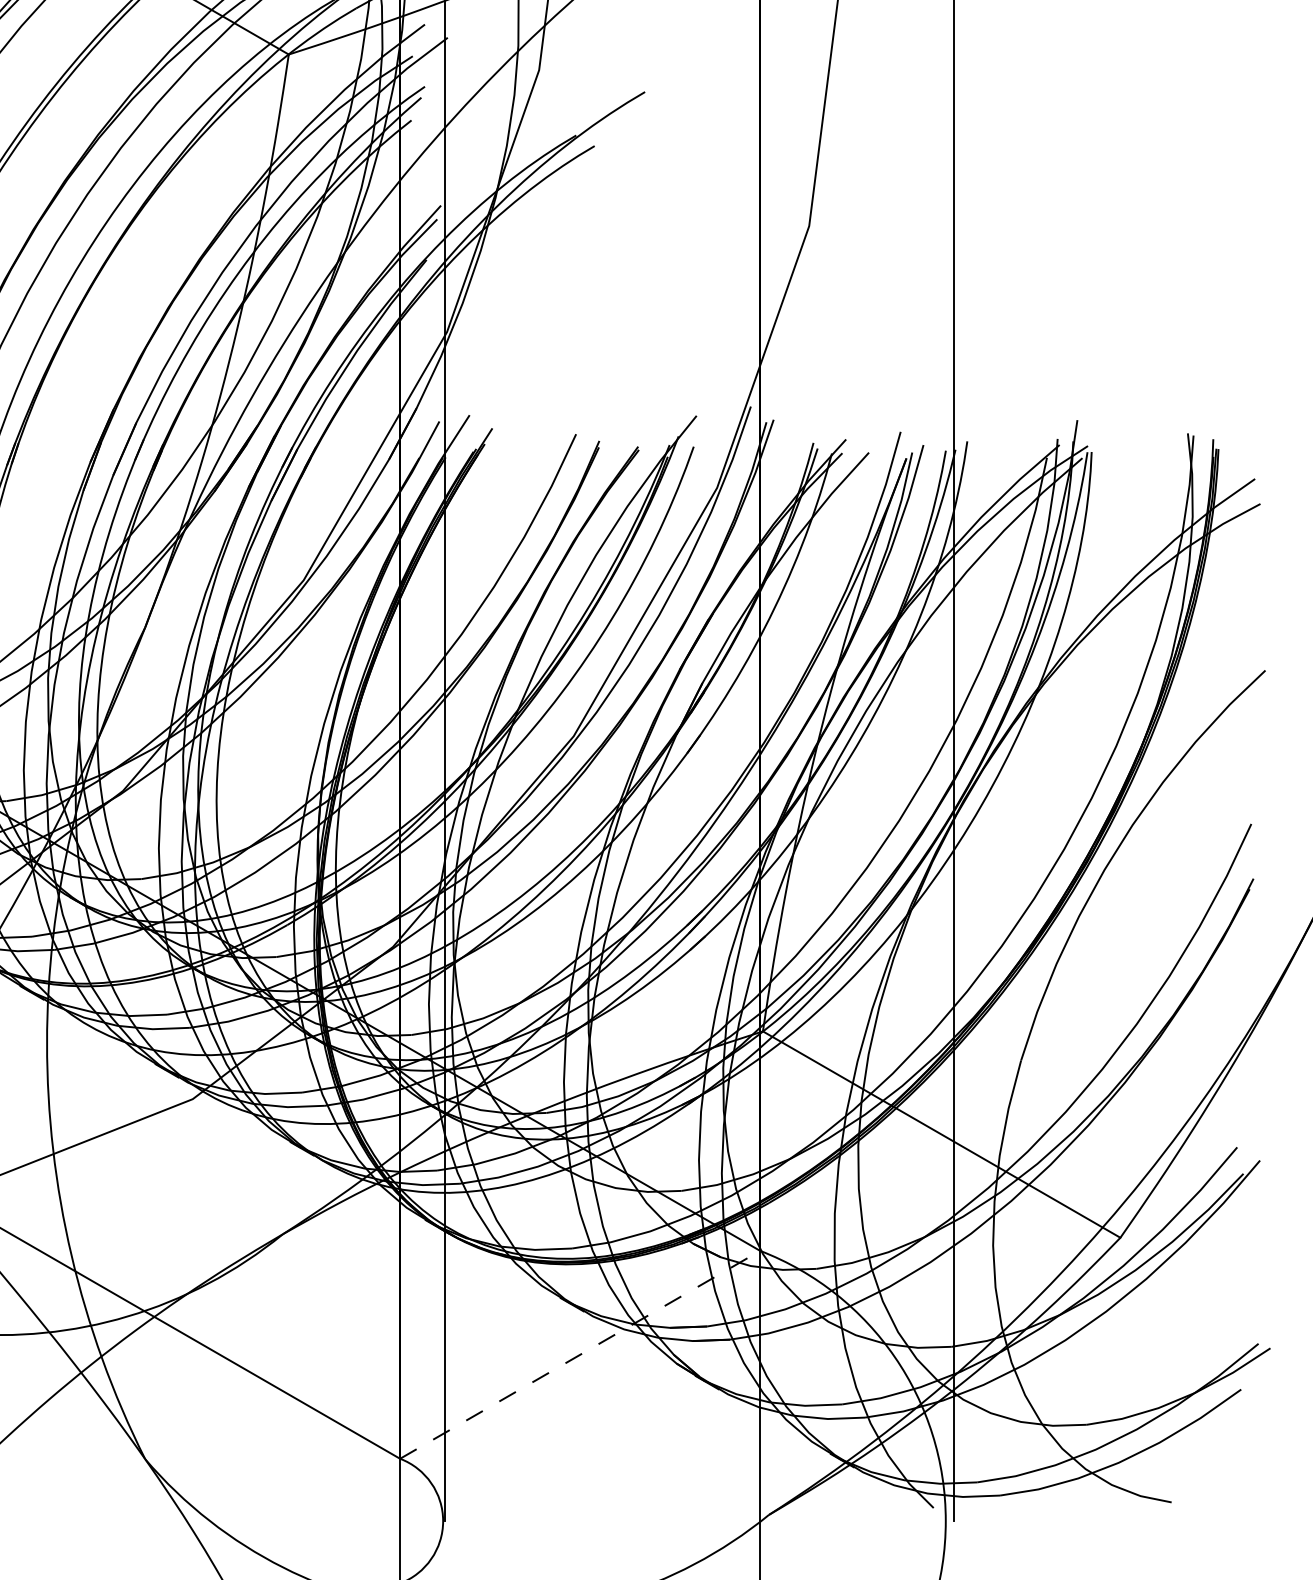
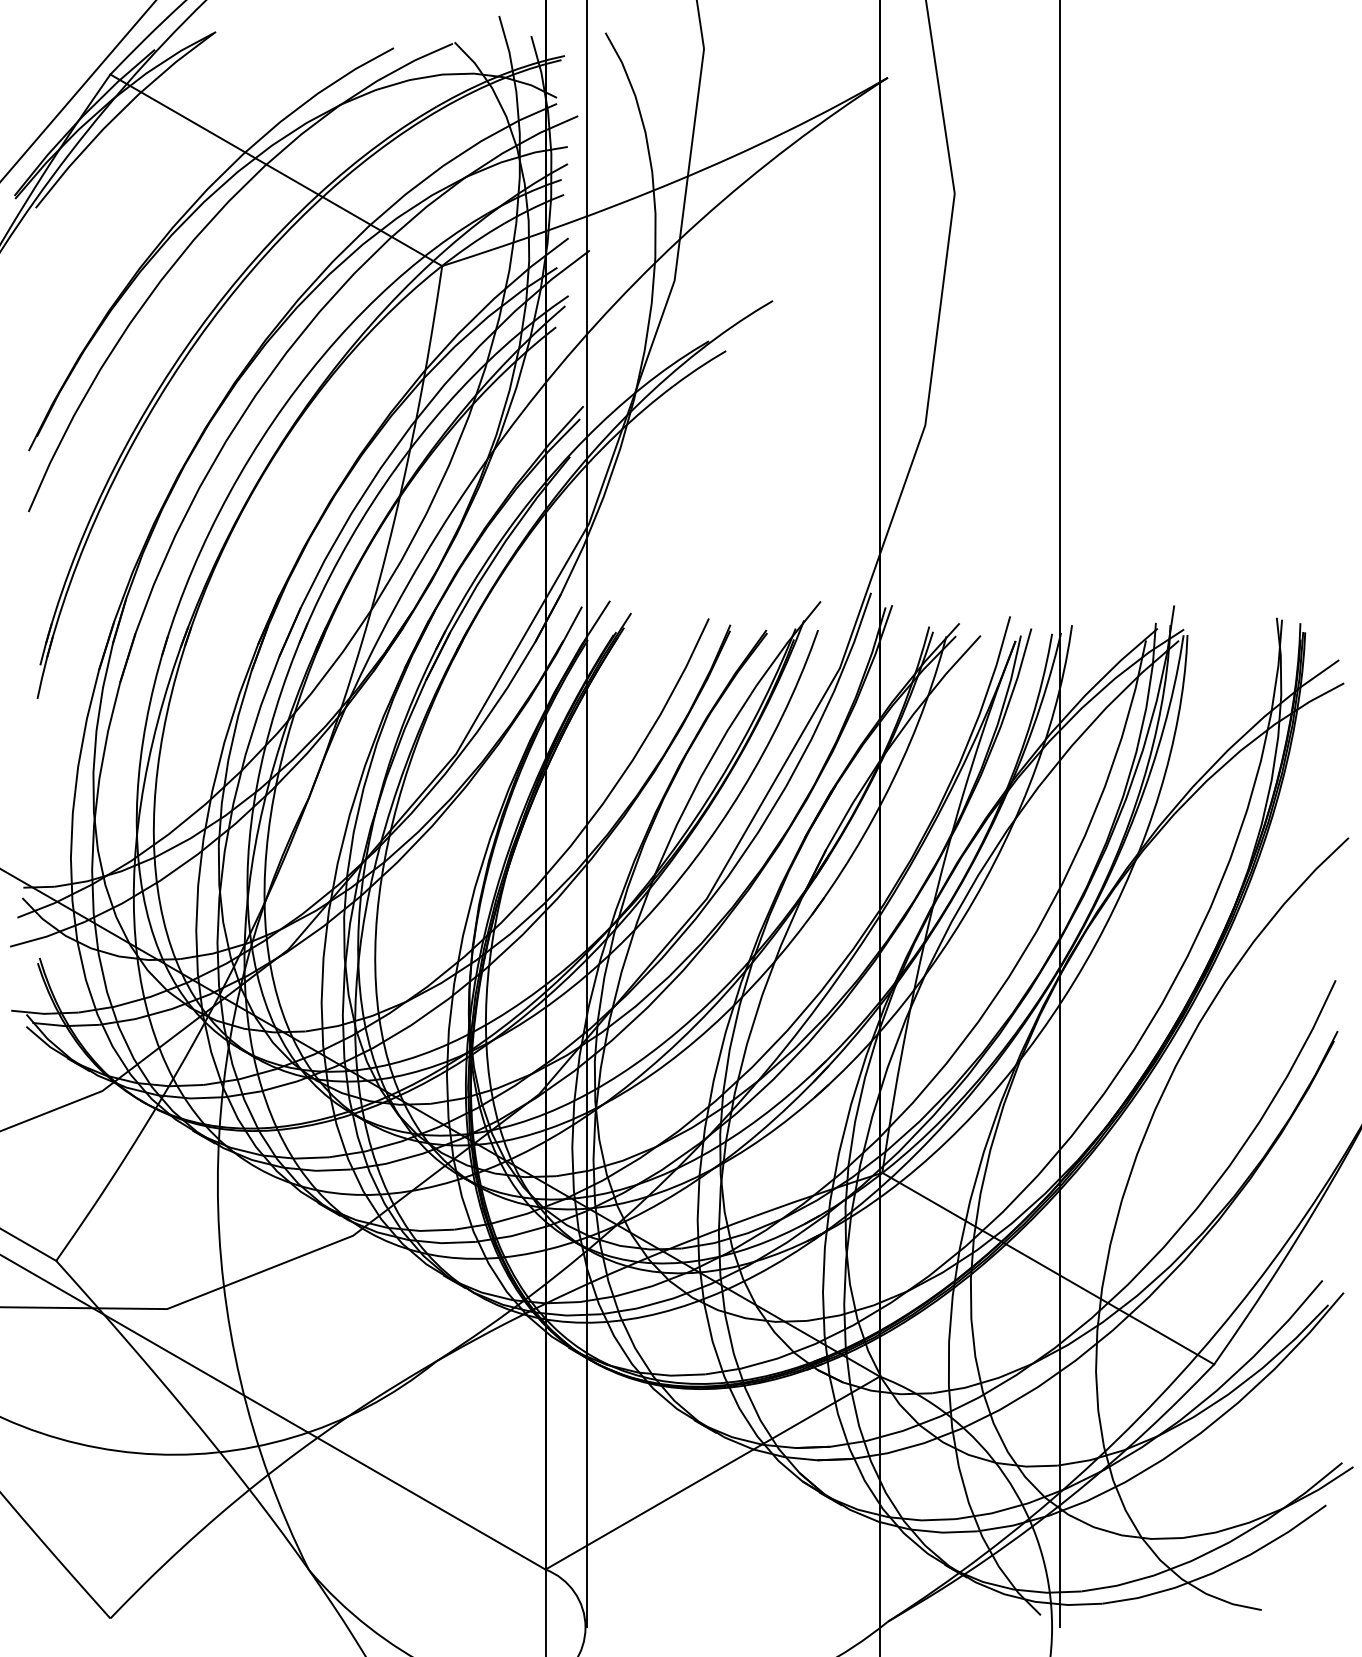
line: (579, 1355) -> (712, 1473), dashed -> solid

